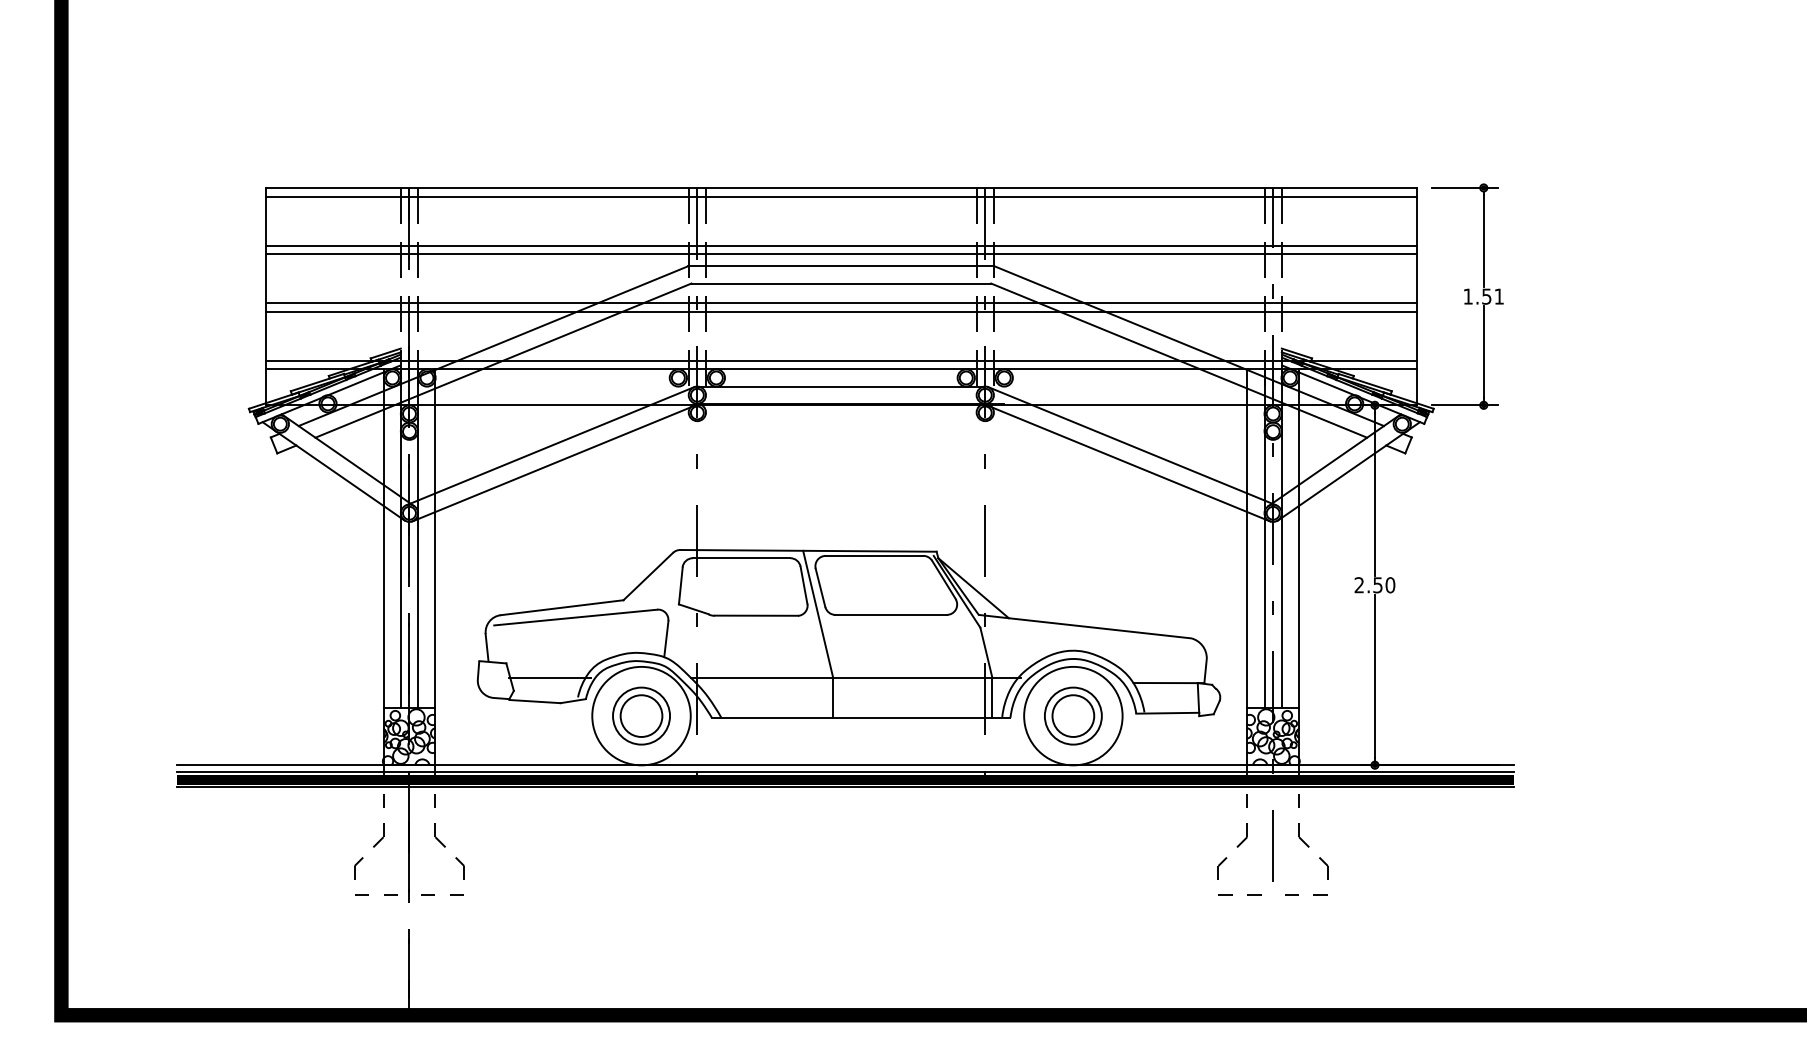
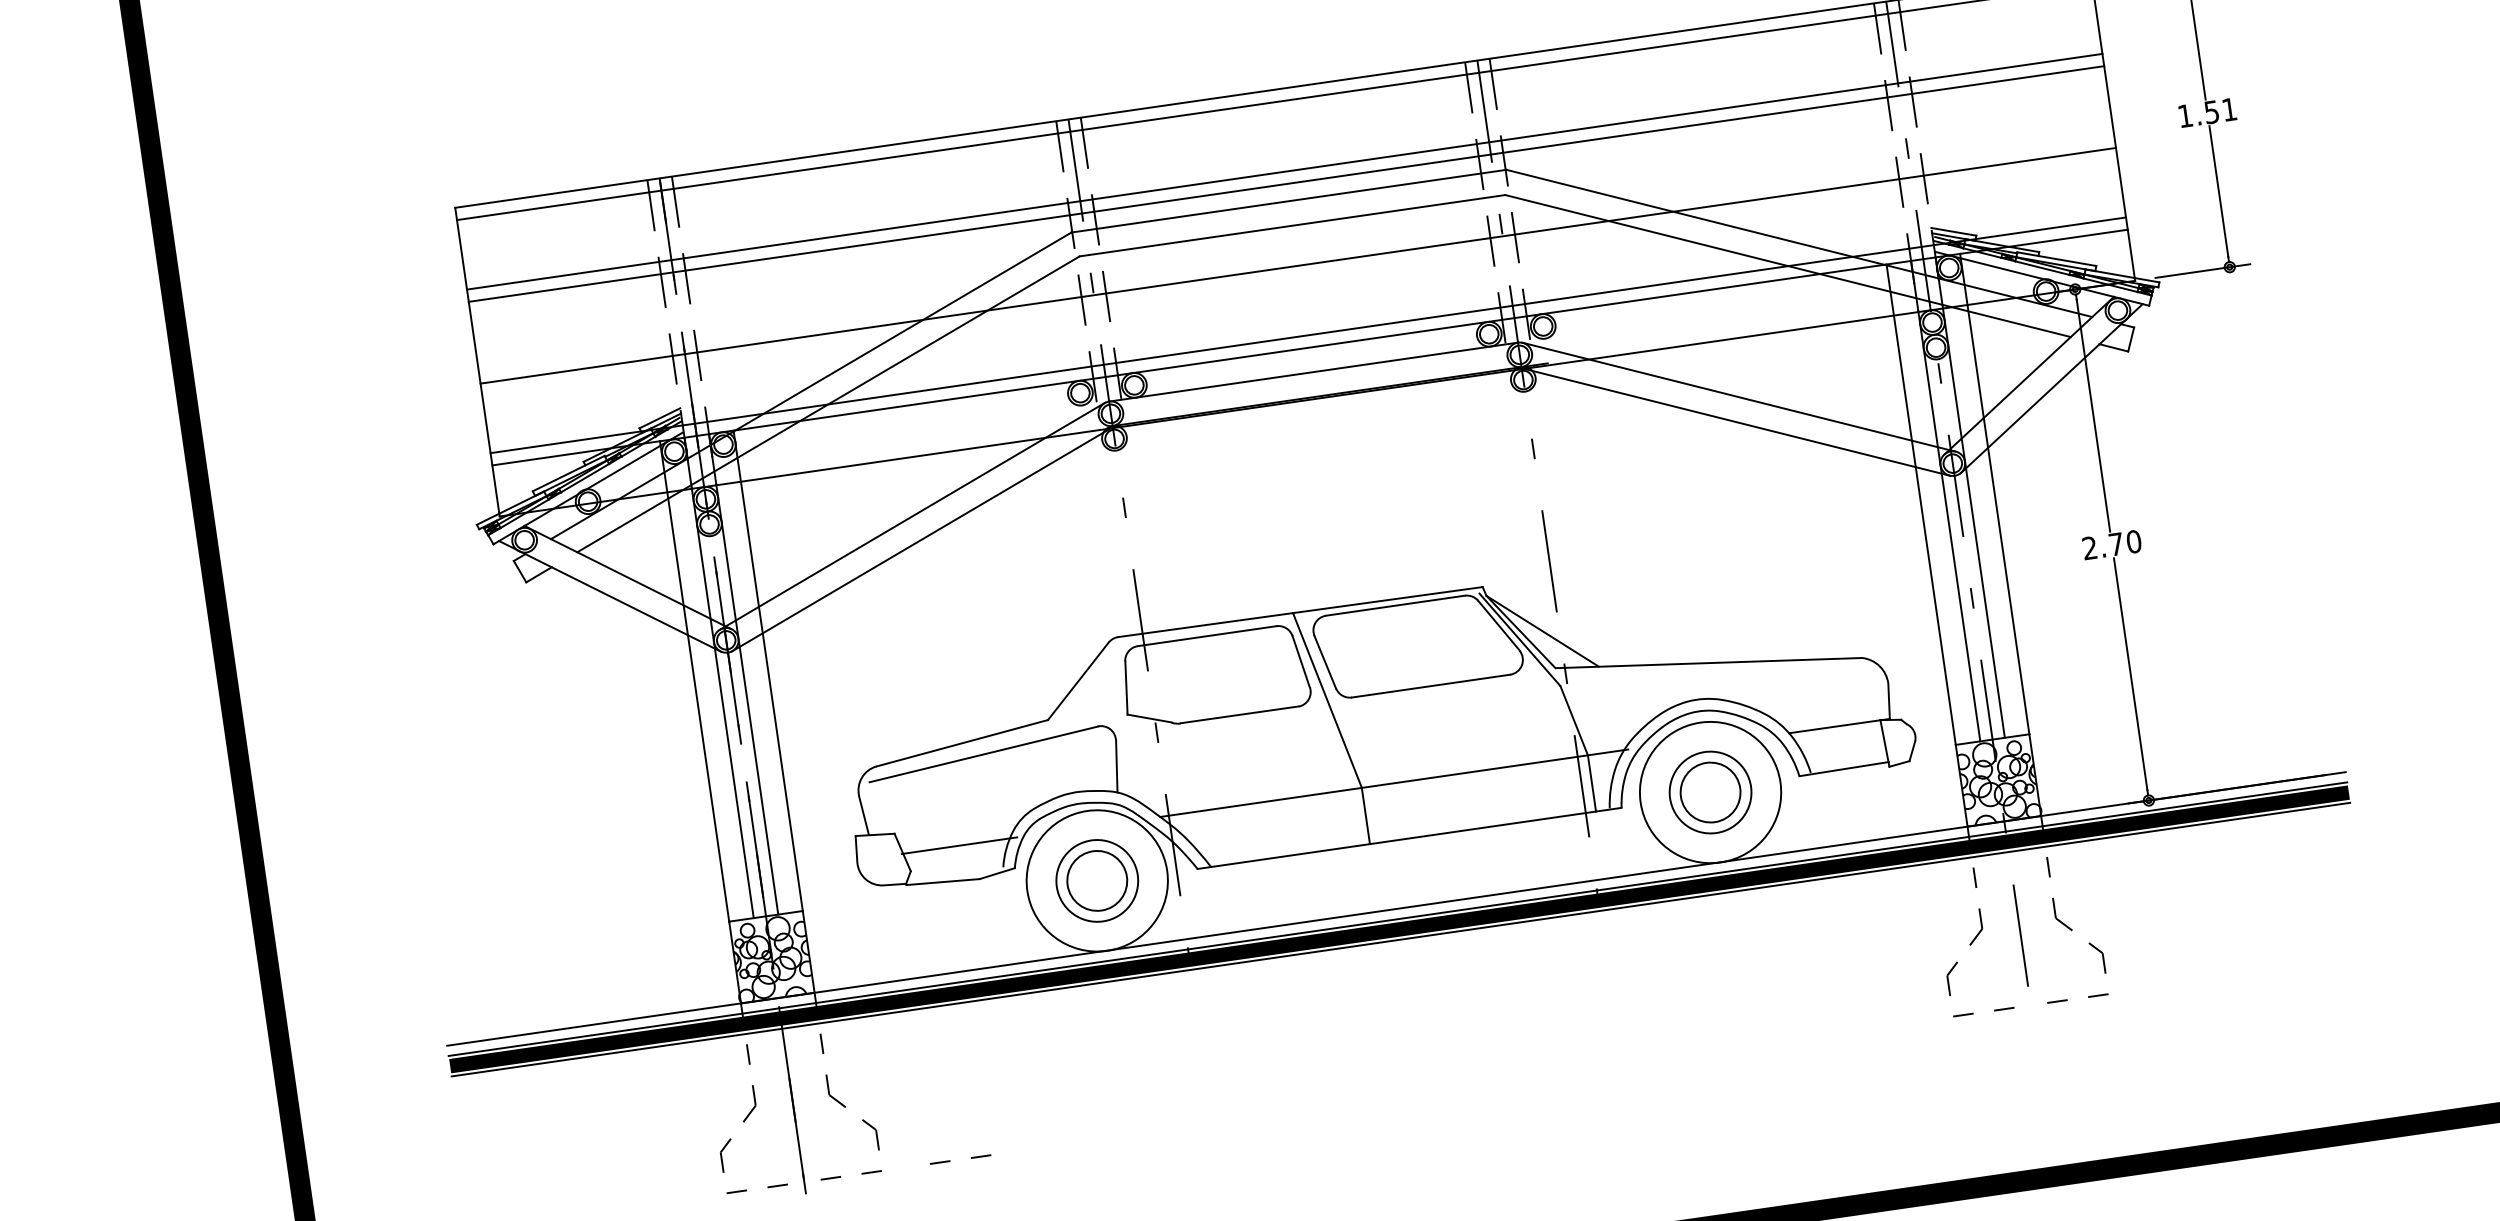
line: (841, 303) -> (1296, 254), removed
text: (1377, 585) -> (2115, 544), 2.50 -> 2.70
line: (511, 894) -> (949, 1160), added

